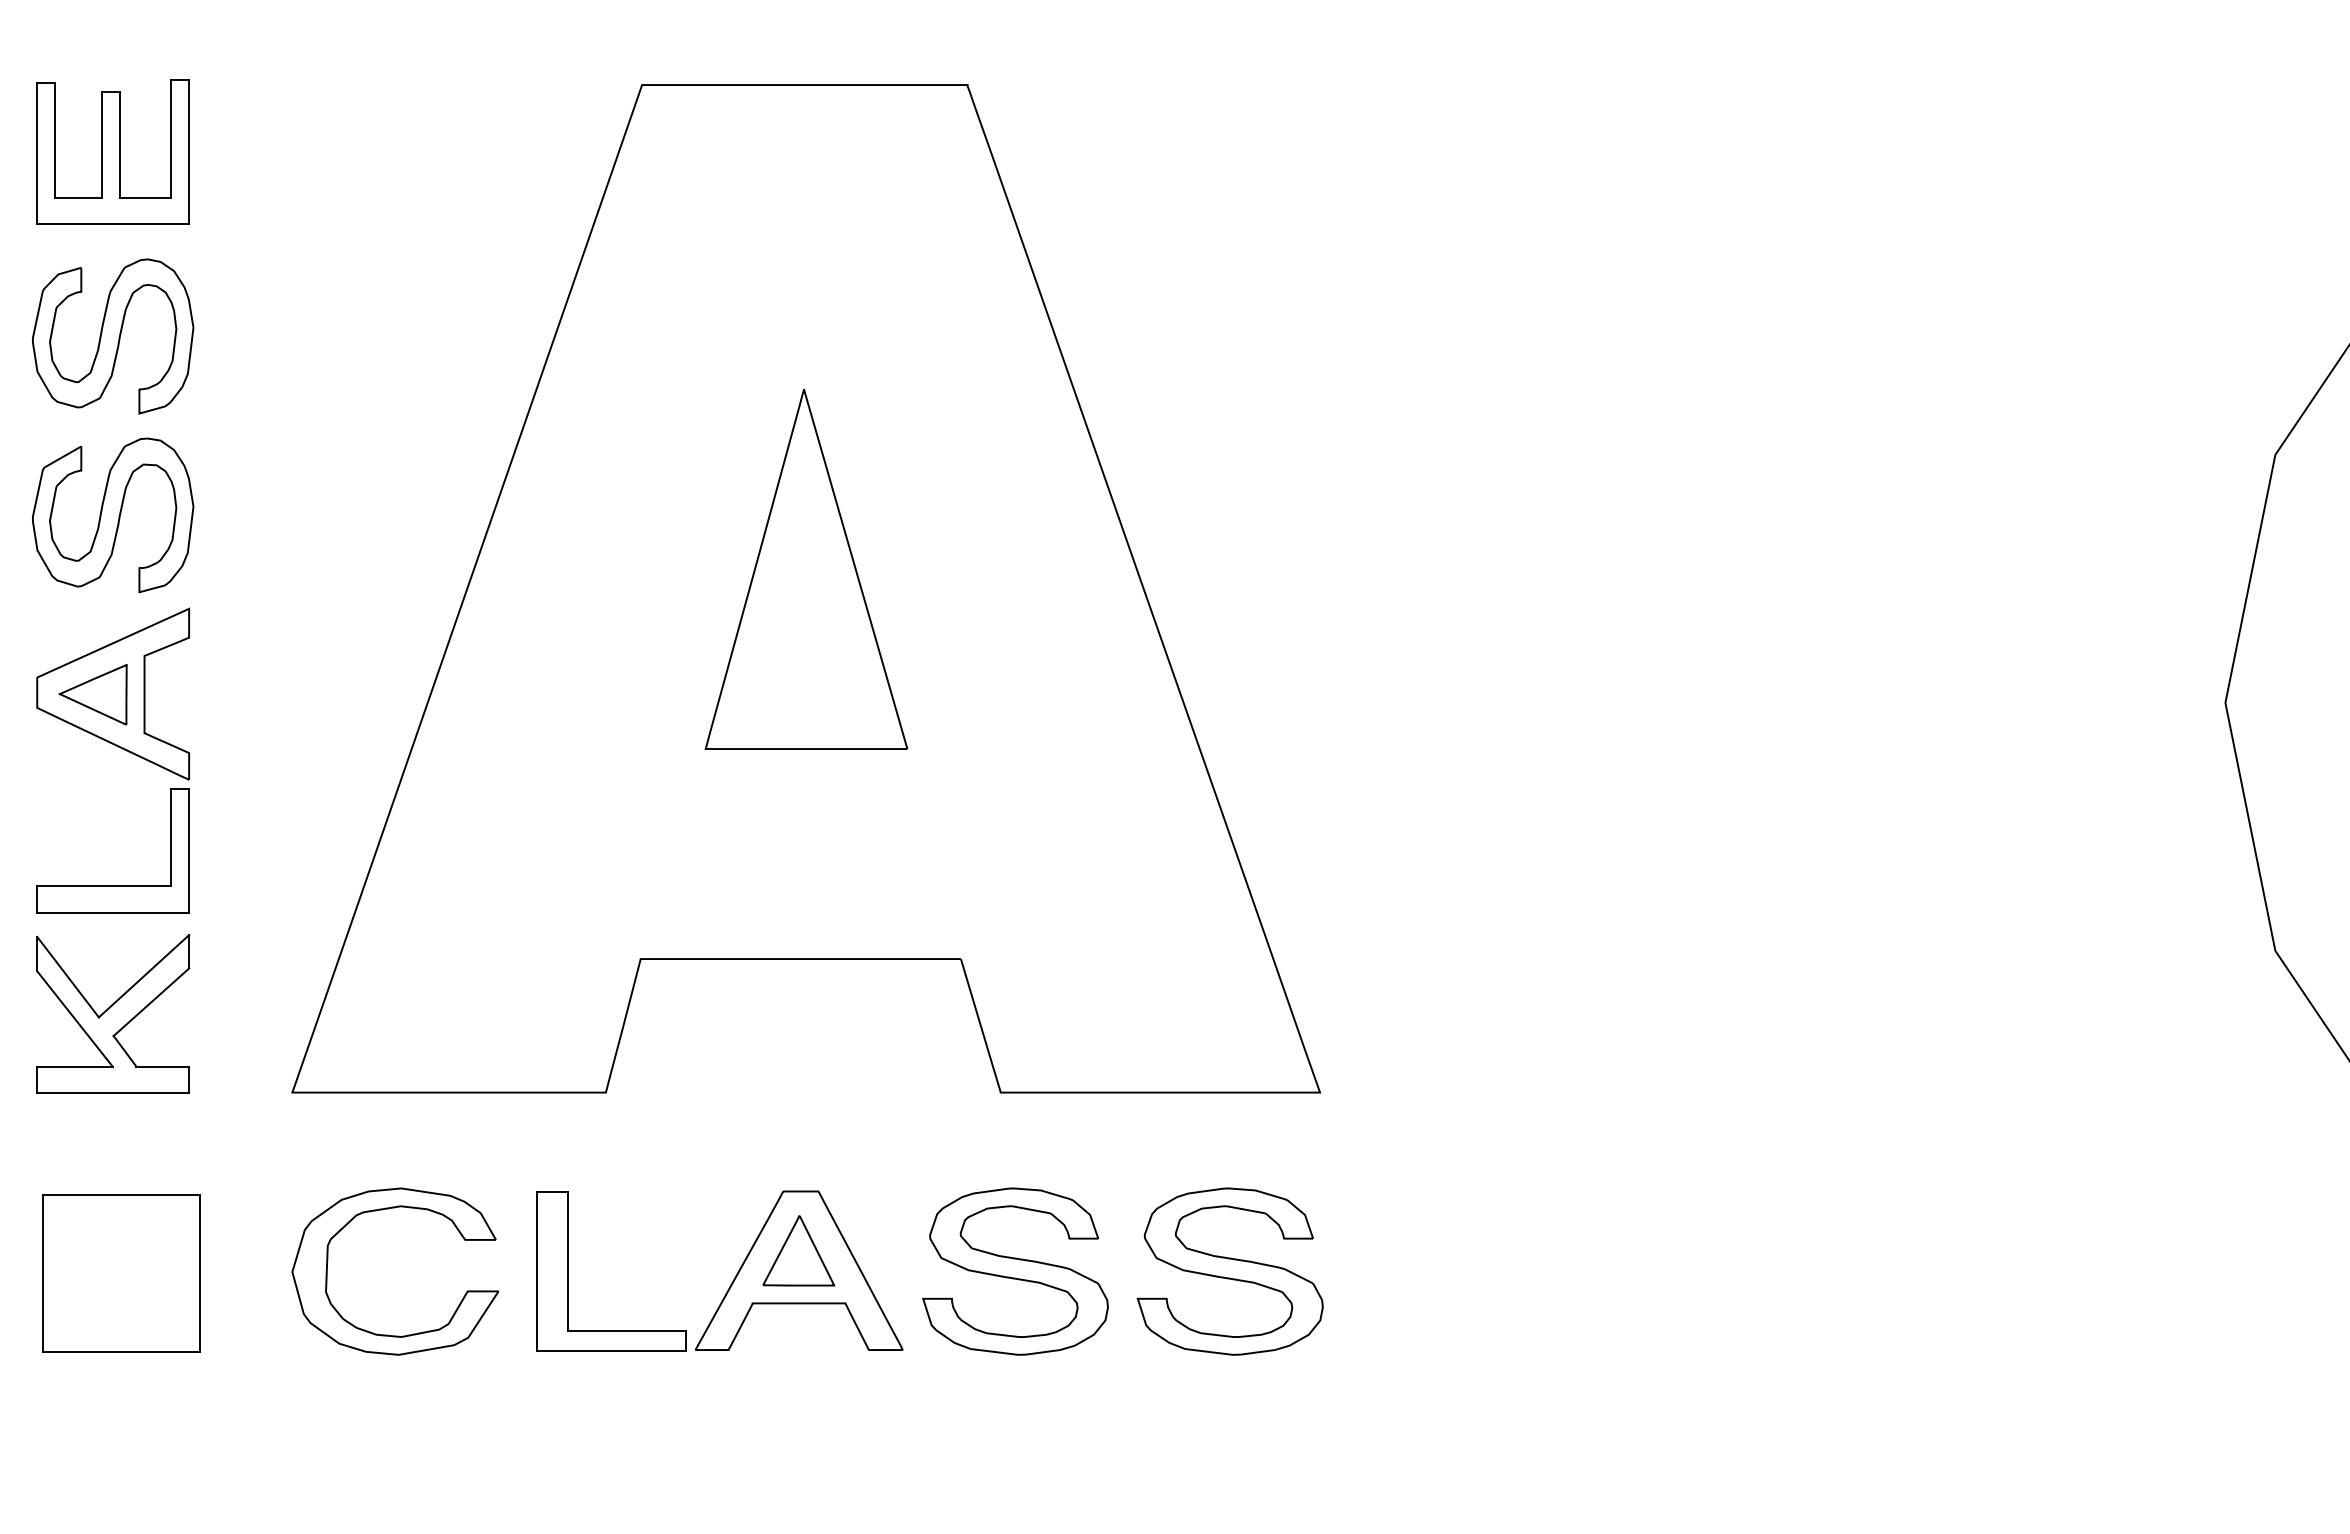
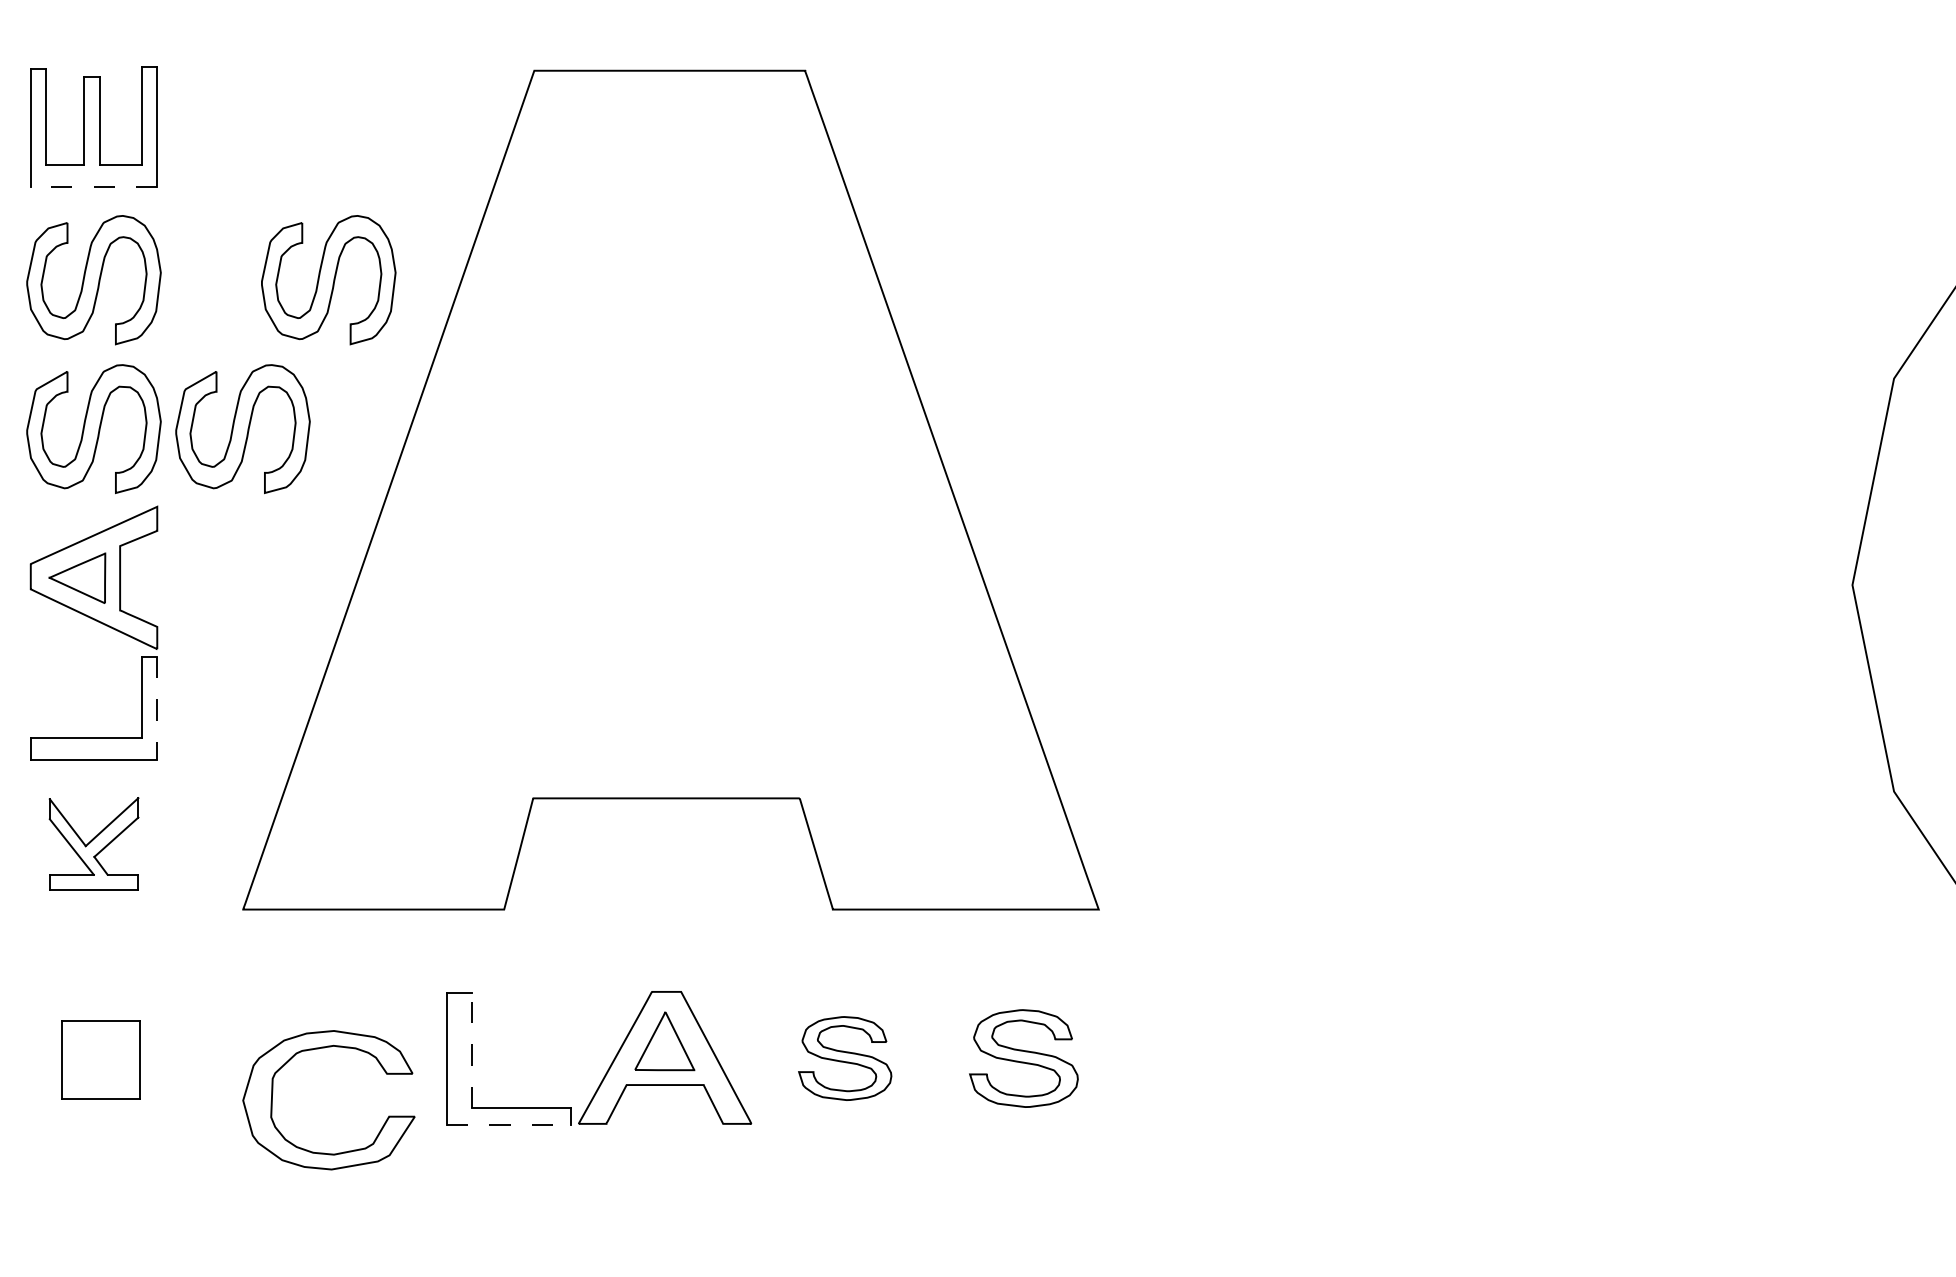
line: (113, 224) -> (94, 186), solid -> dashed
part: (395, 336) -> (329, 280), added
part: (292, 515) -> (243, 429), added
part: (806, 569) -> (671, 474), removed
line: (189, 851) -> (157, 708), solid -> dashed
part: (113, 1013) -> (94, 843), size x0.7
part: (382, 1210) -> (318, 1049), moved
line: (567, 1261) -> (472, 1050), solid -> dashed
part: (1015, 1271) -> (845, 1058), size x0.6
part: (1229, 1271) -> (1023, 1058), size x0.7
part: (121, 1273) -> (100, 1060), size x0.6
line: (611, 1351) -> (508, 1125), solid -> dashed

